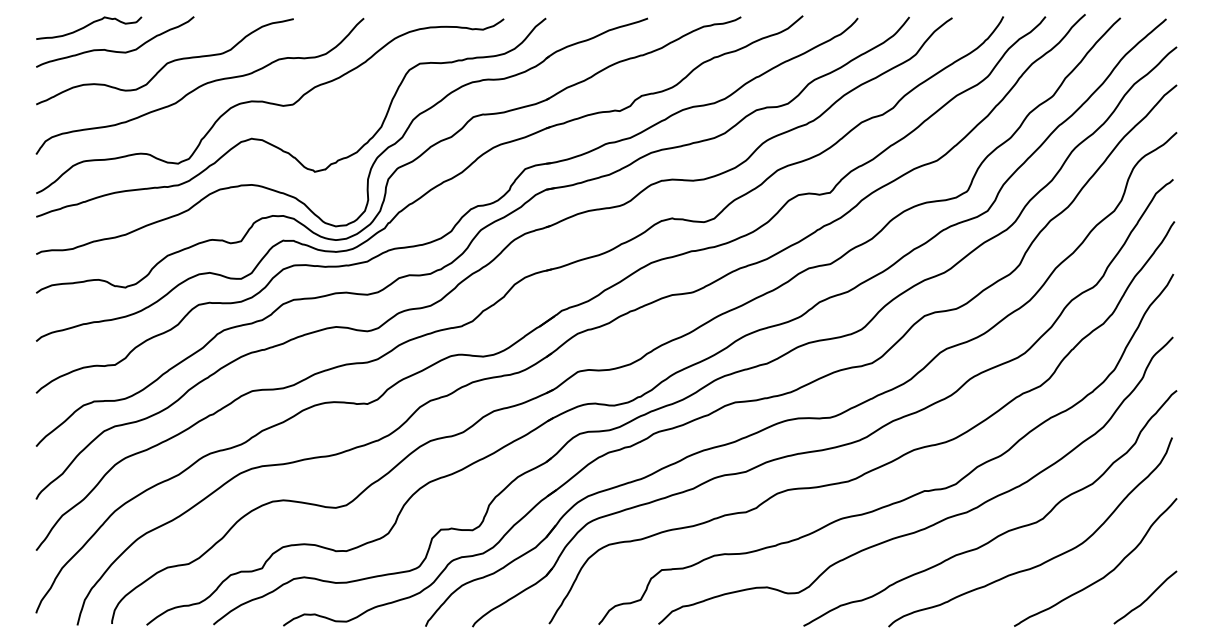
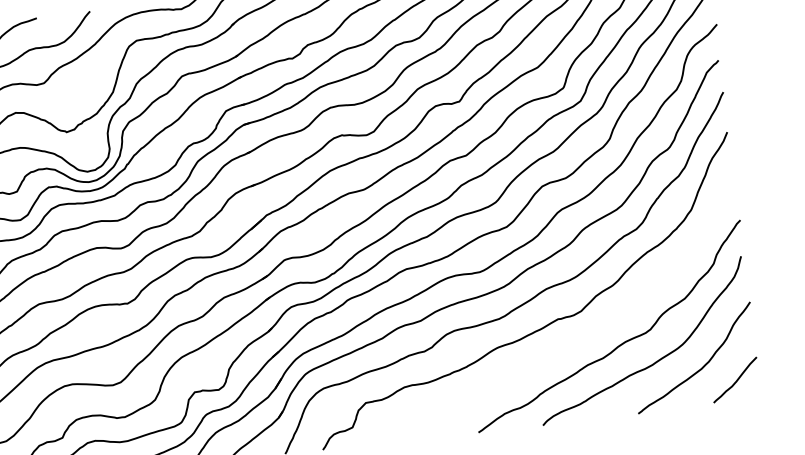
curve: (935, 522) -> (569, 342), removed

